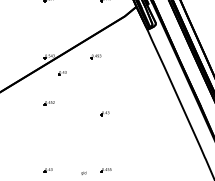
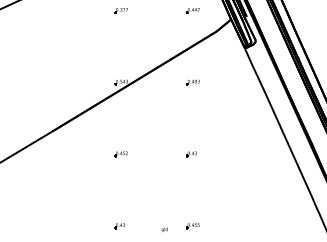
part: (95, 56) -> (192, 82), moved
part: (62, 73) -> (137, 103), removed
part: (48, 103) -> (120, 154), moved

